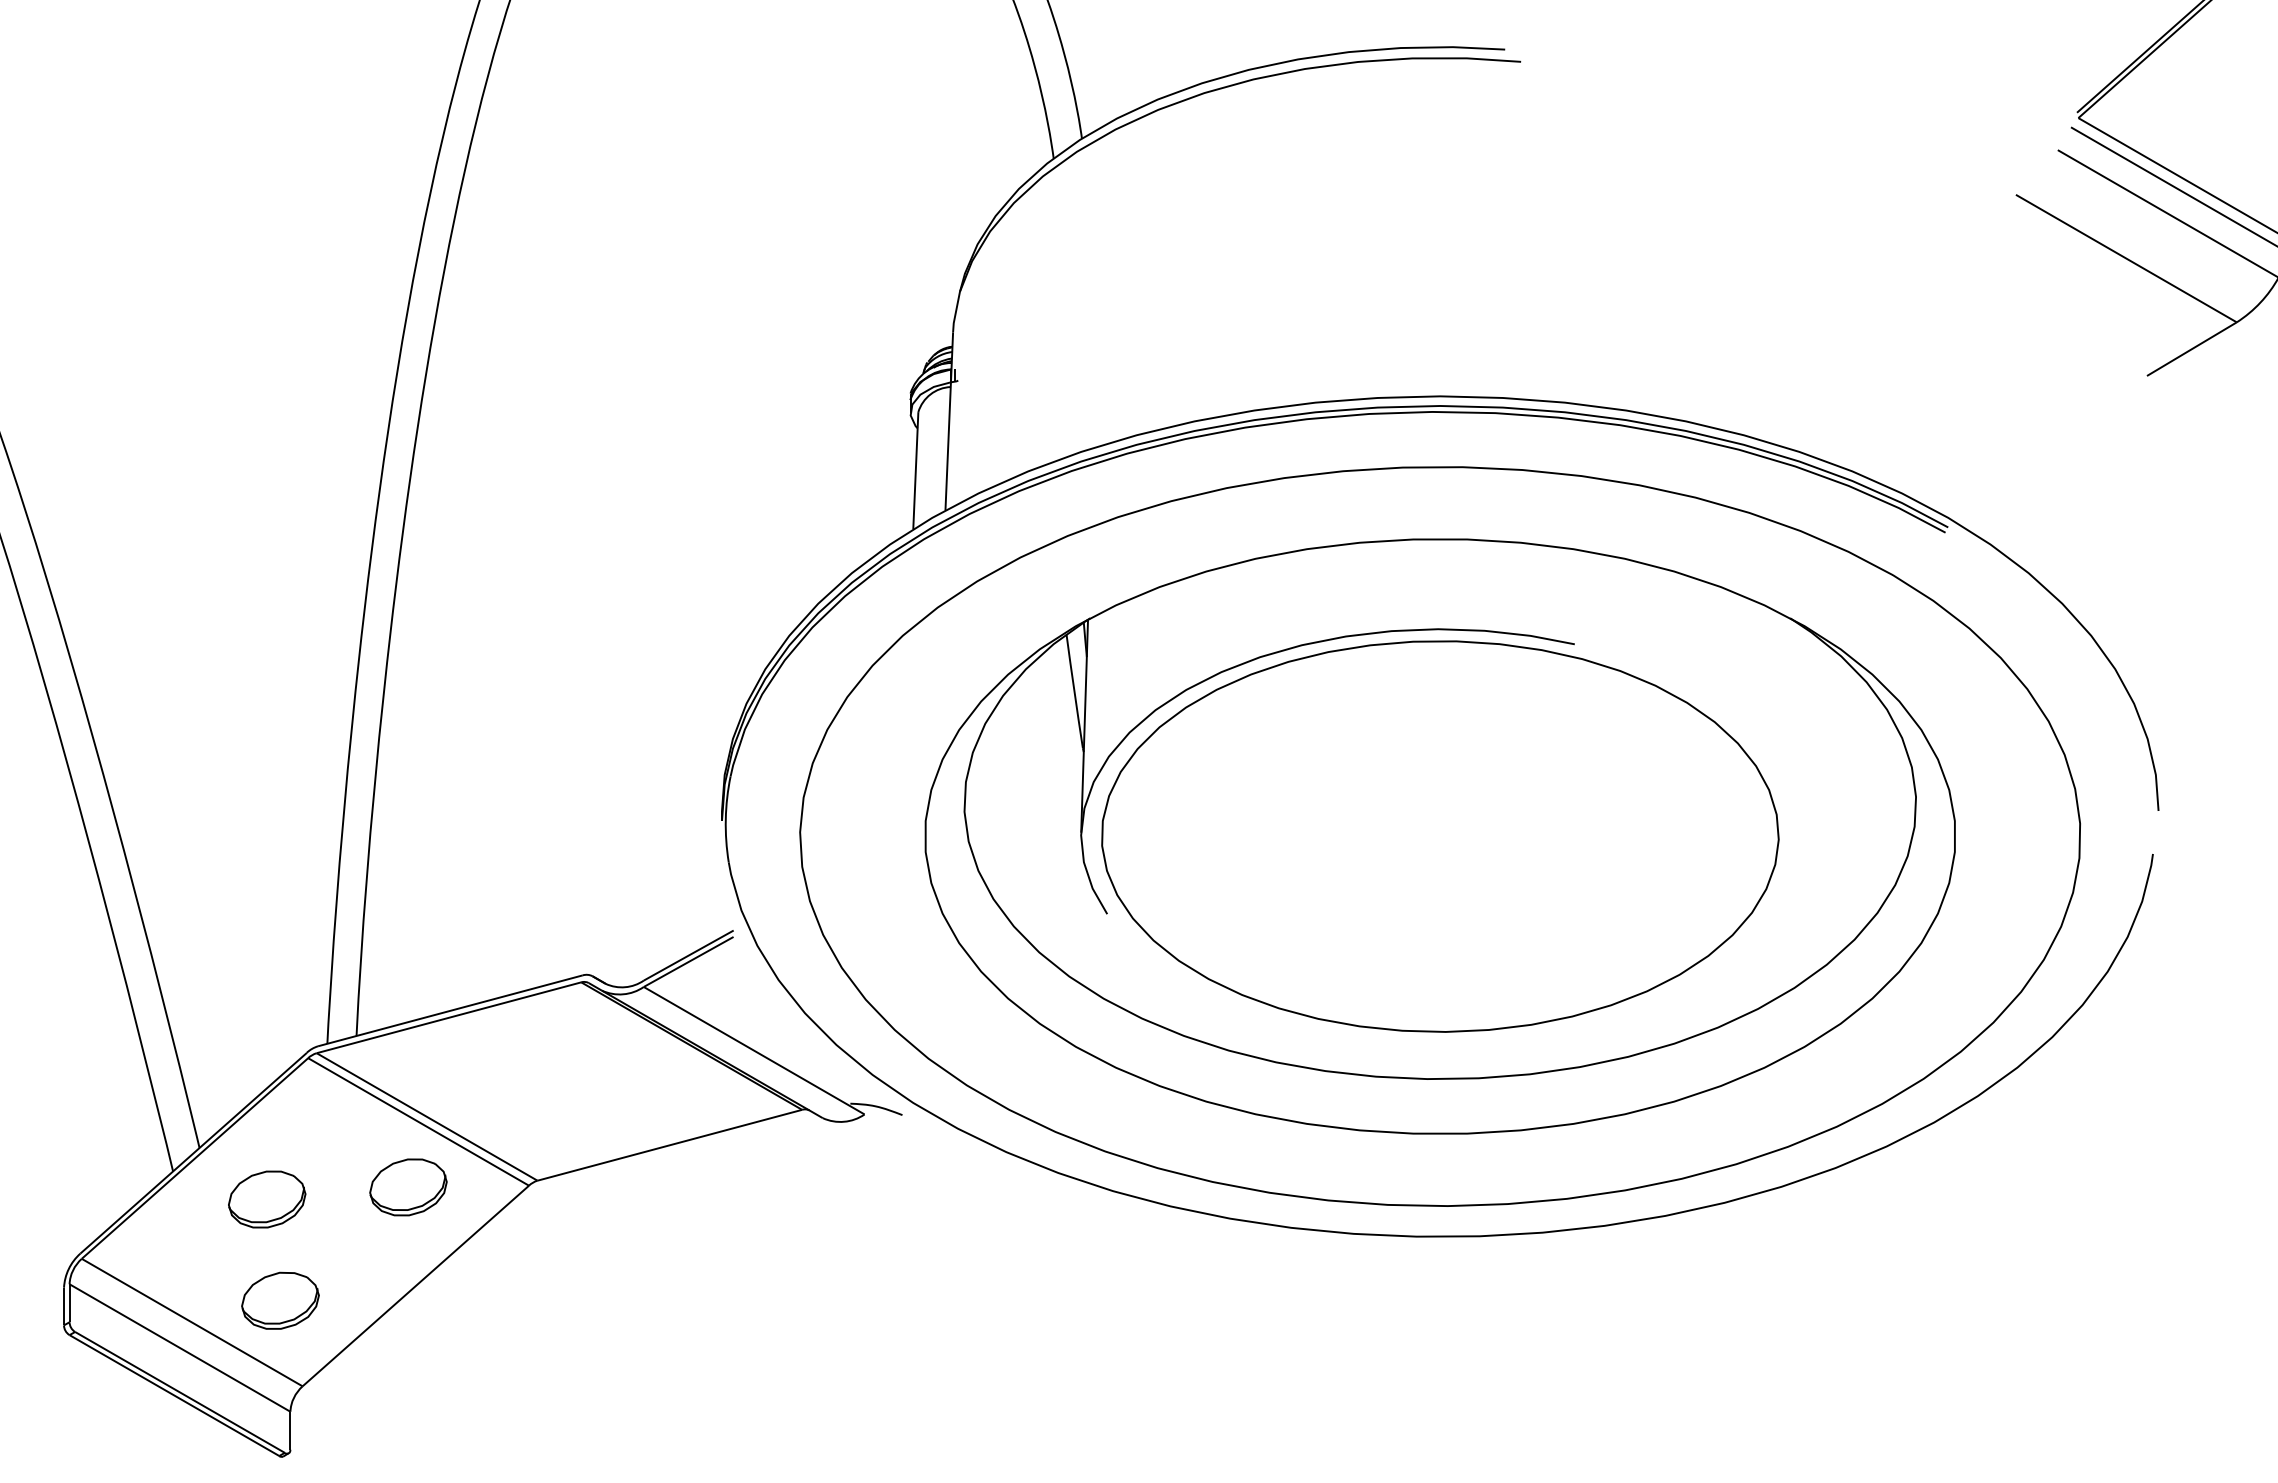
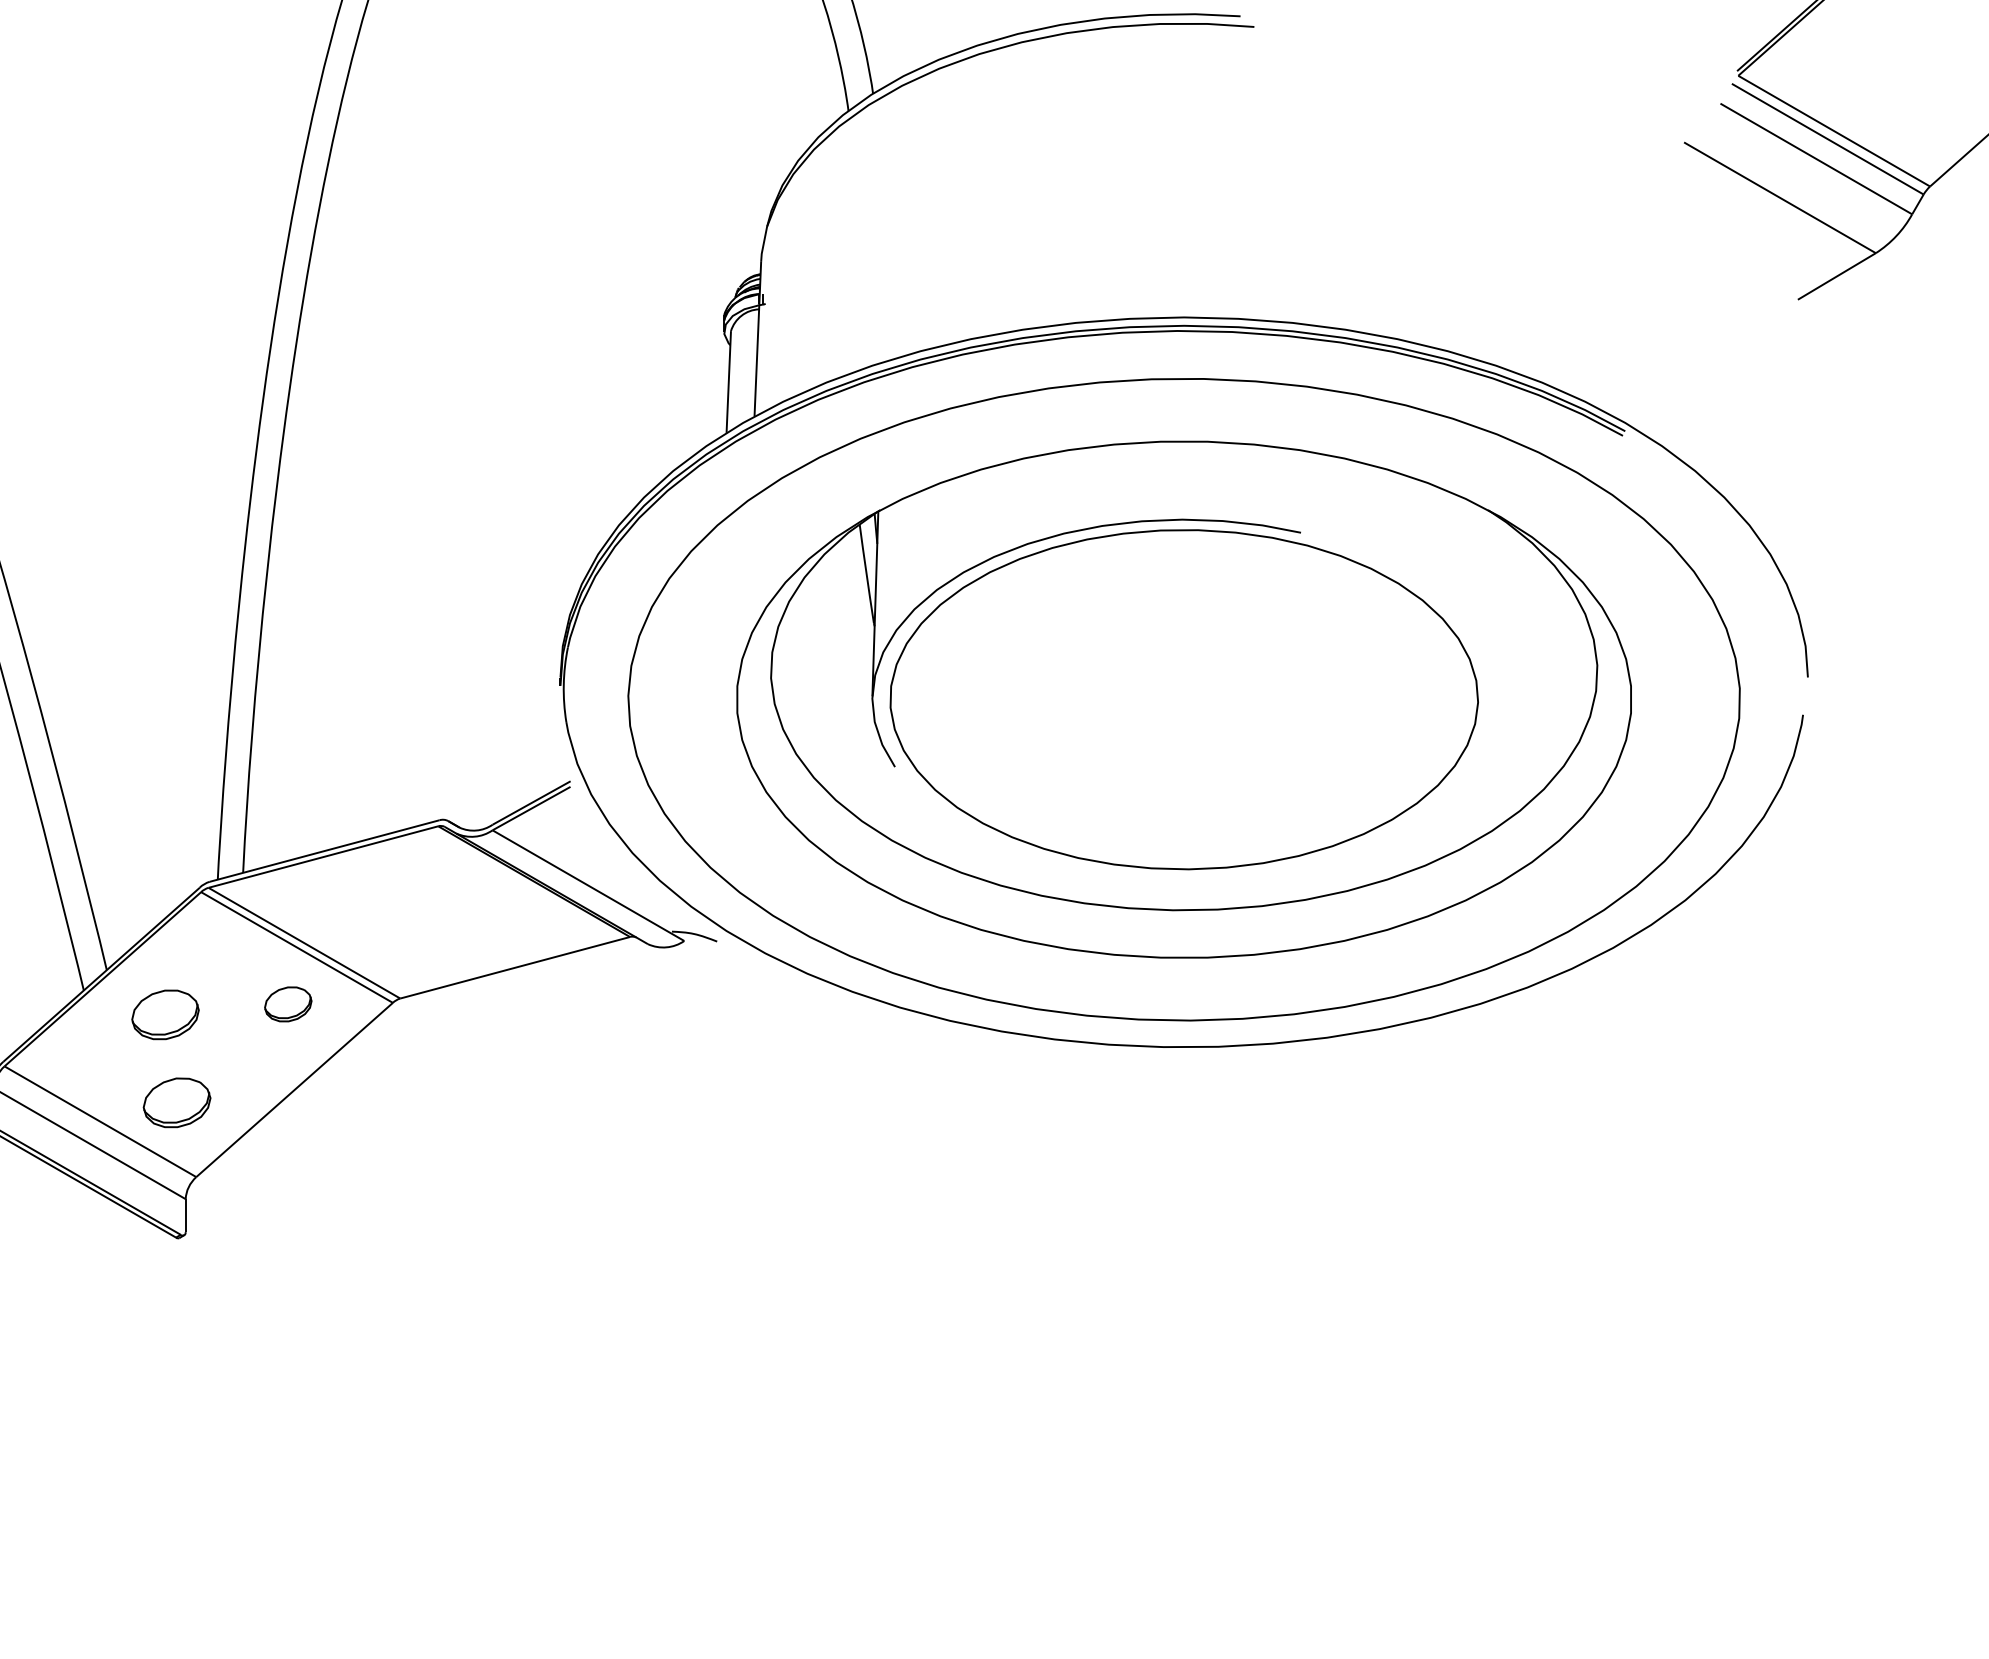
part: (408, 1187) -> (288, 1004), size x0.7

